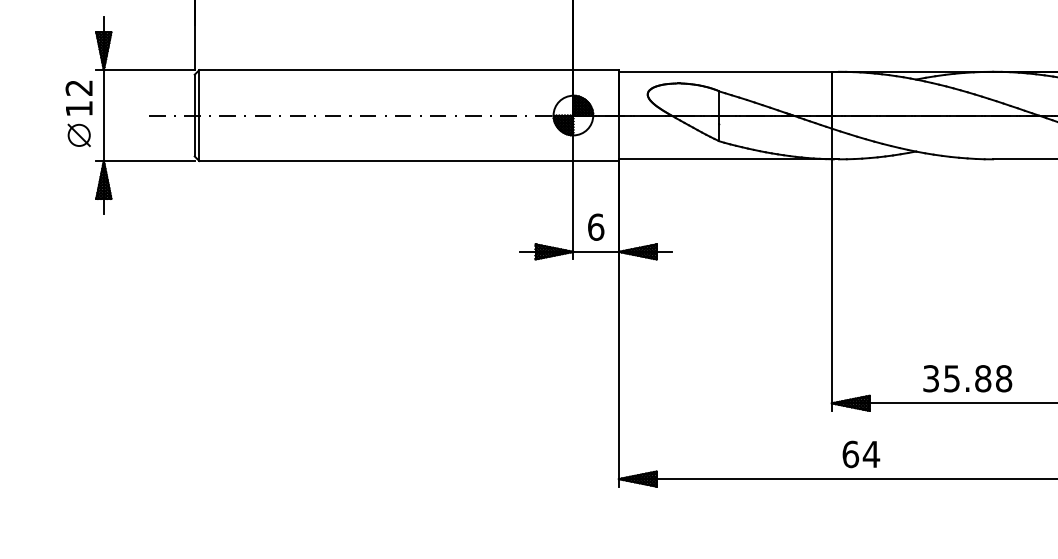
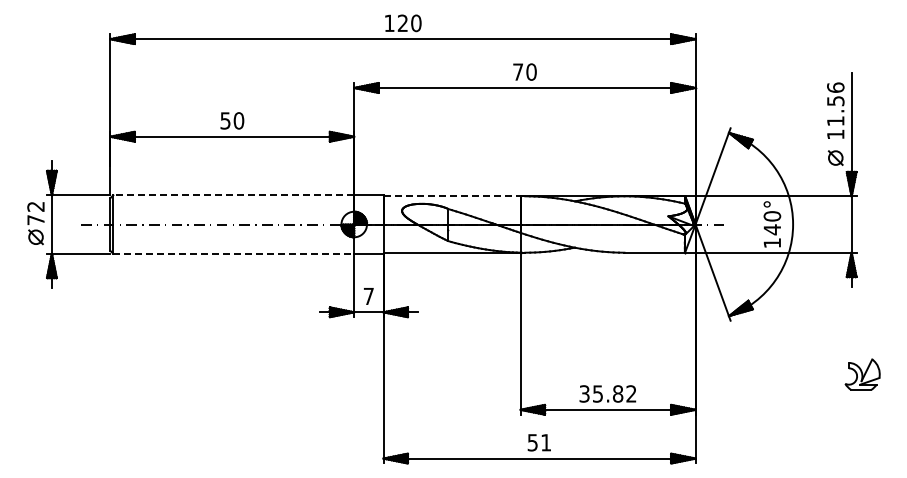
line: (385, 70) -> (233, 195), solid -> dashed
line: (726, 72) -> (452, 196), solid -> dashed
text: (78, 109) -> (35, 220), 12 -> 72
line: (387, 160) -> (234, 253), solid -> dashed
text: (595, 227) -> (368, 296), 6 -> 7
text: (1004, 378) -> (631, 393), 35.88 -> 35.82
text: (861, 454) -> (539, 442), 64 -> 51

